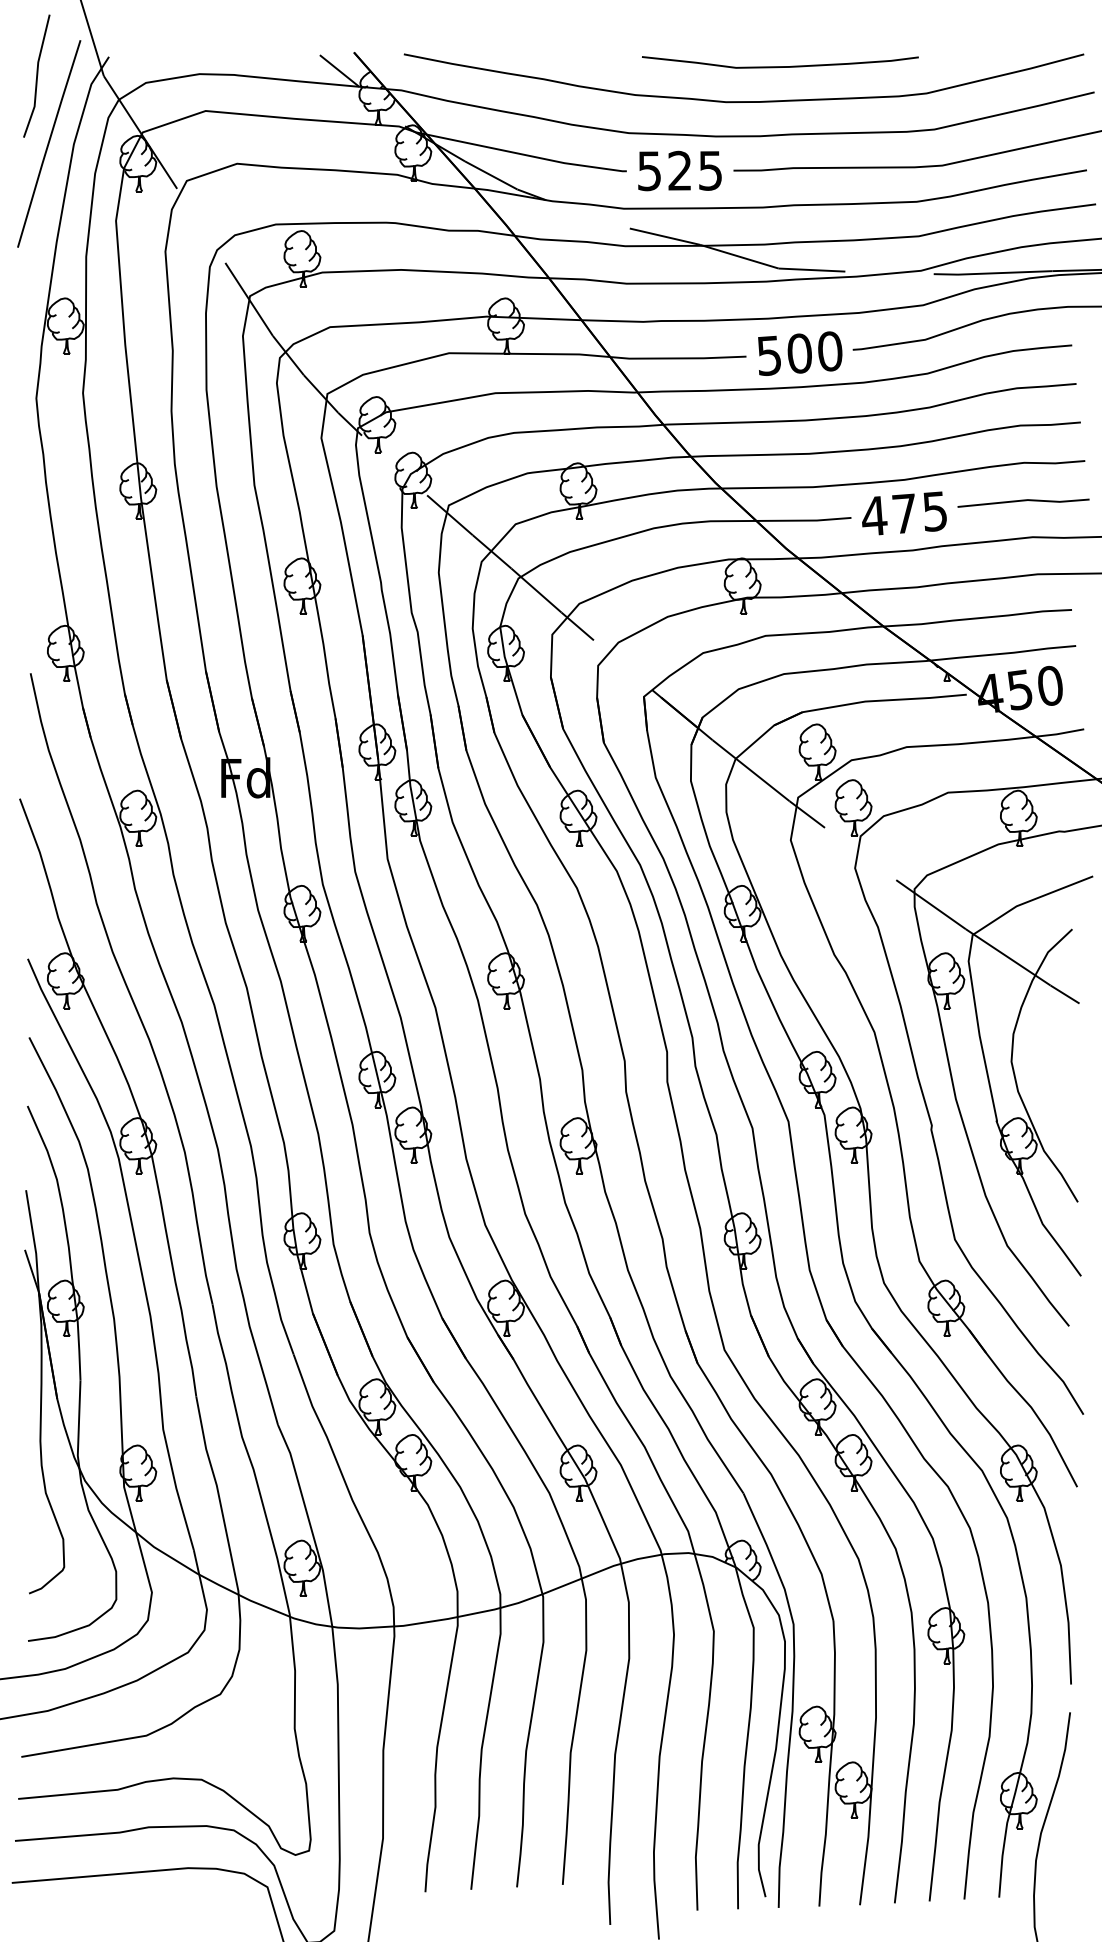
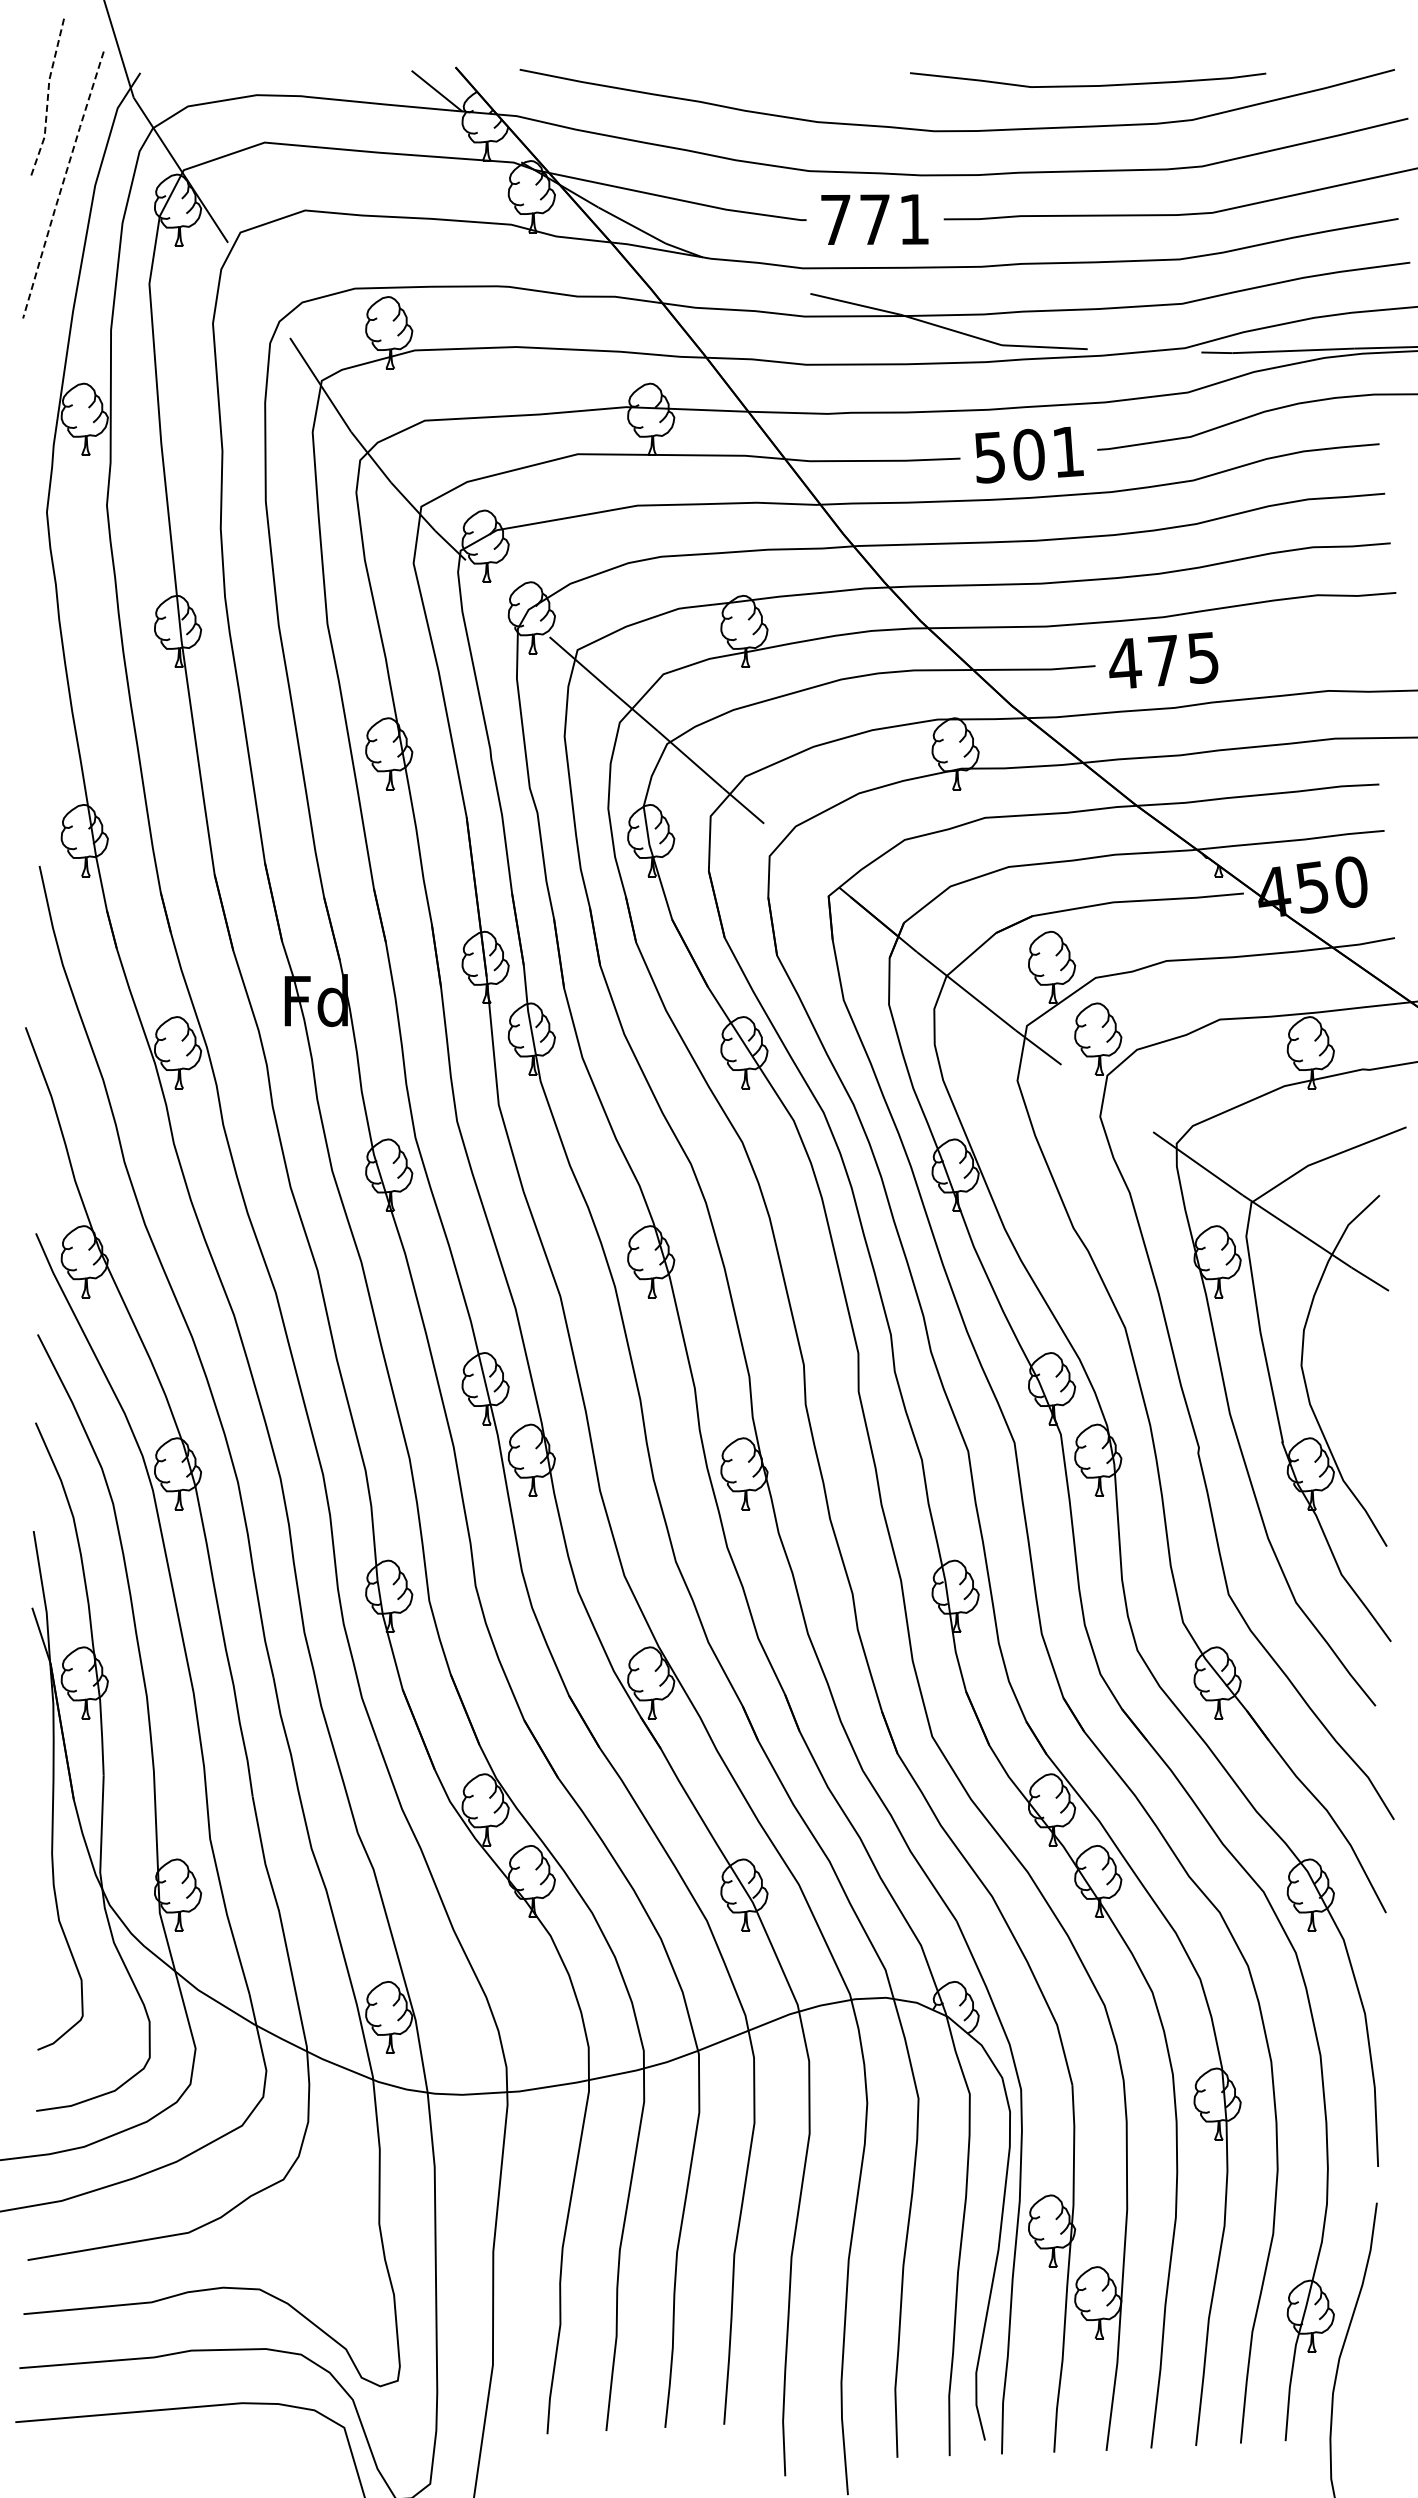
curve: (780, 66) -> (1088, 85), moved
line: (36, 76) -> (47, 98), solid -> dashed
line: (48, 143) -> (62, 184), solid -> dashed
text: (679, 170) -> (874, 219), 525 -> 771
text: (829, 351) -> (1067, 451), 500 -> 501
line: (1023, 501) -> (1316, 644), removed

